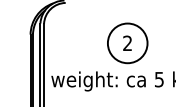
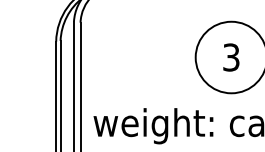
text: (127, 43) -> (231, 57), 2 -> 3

